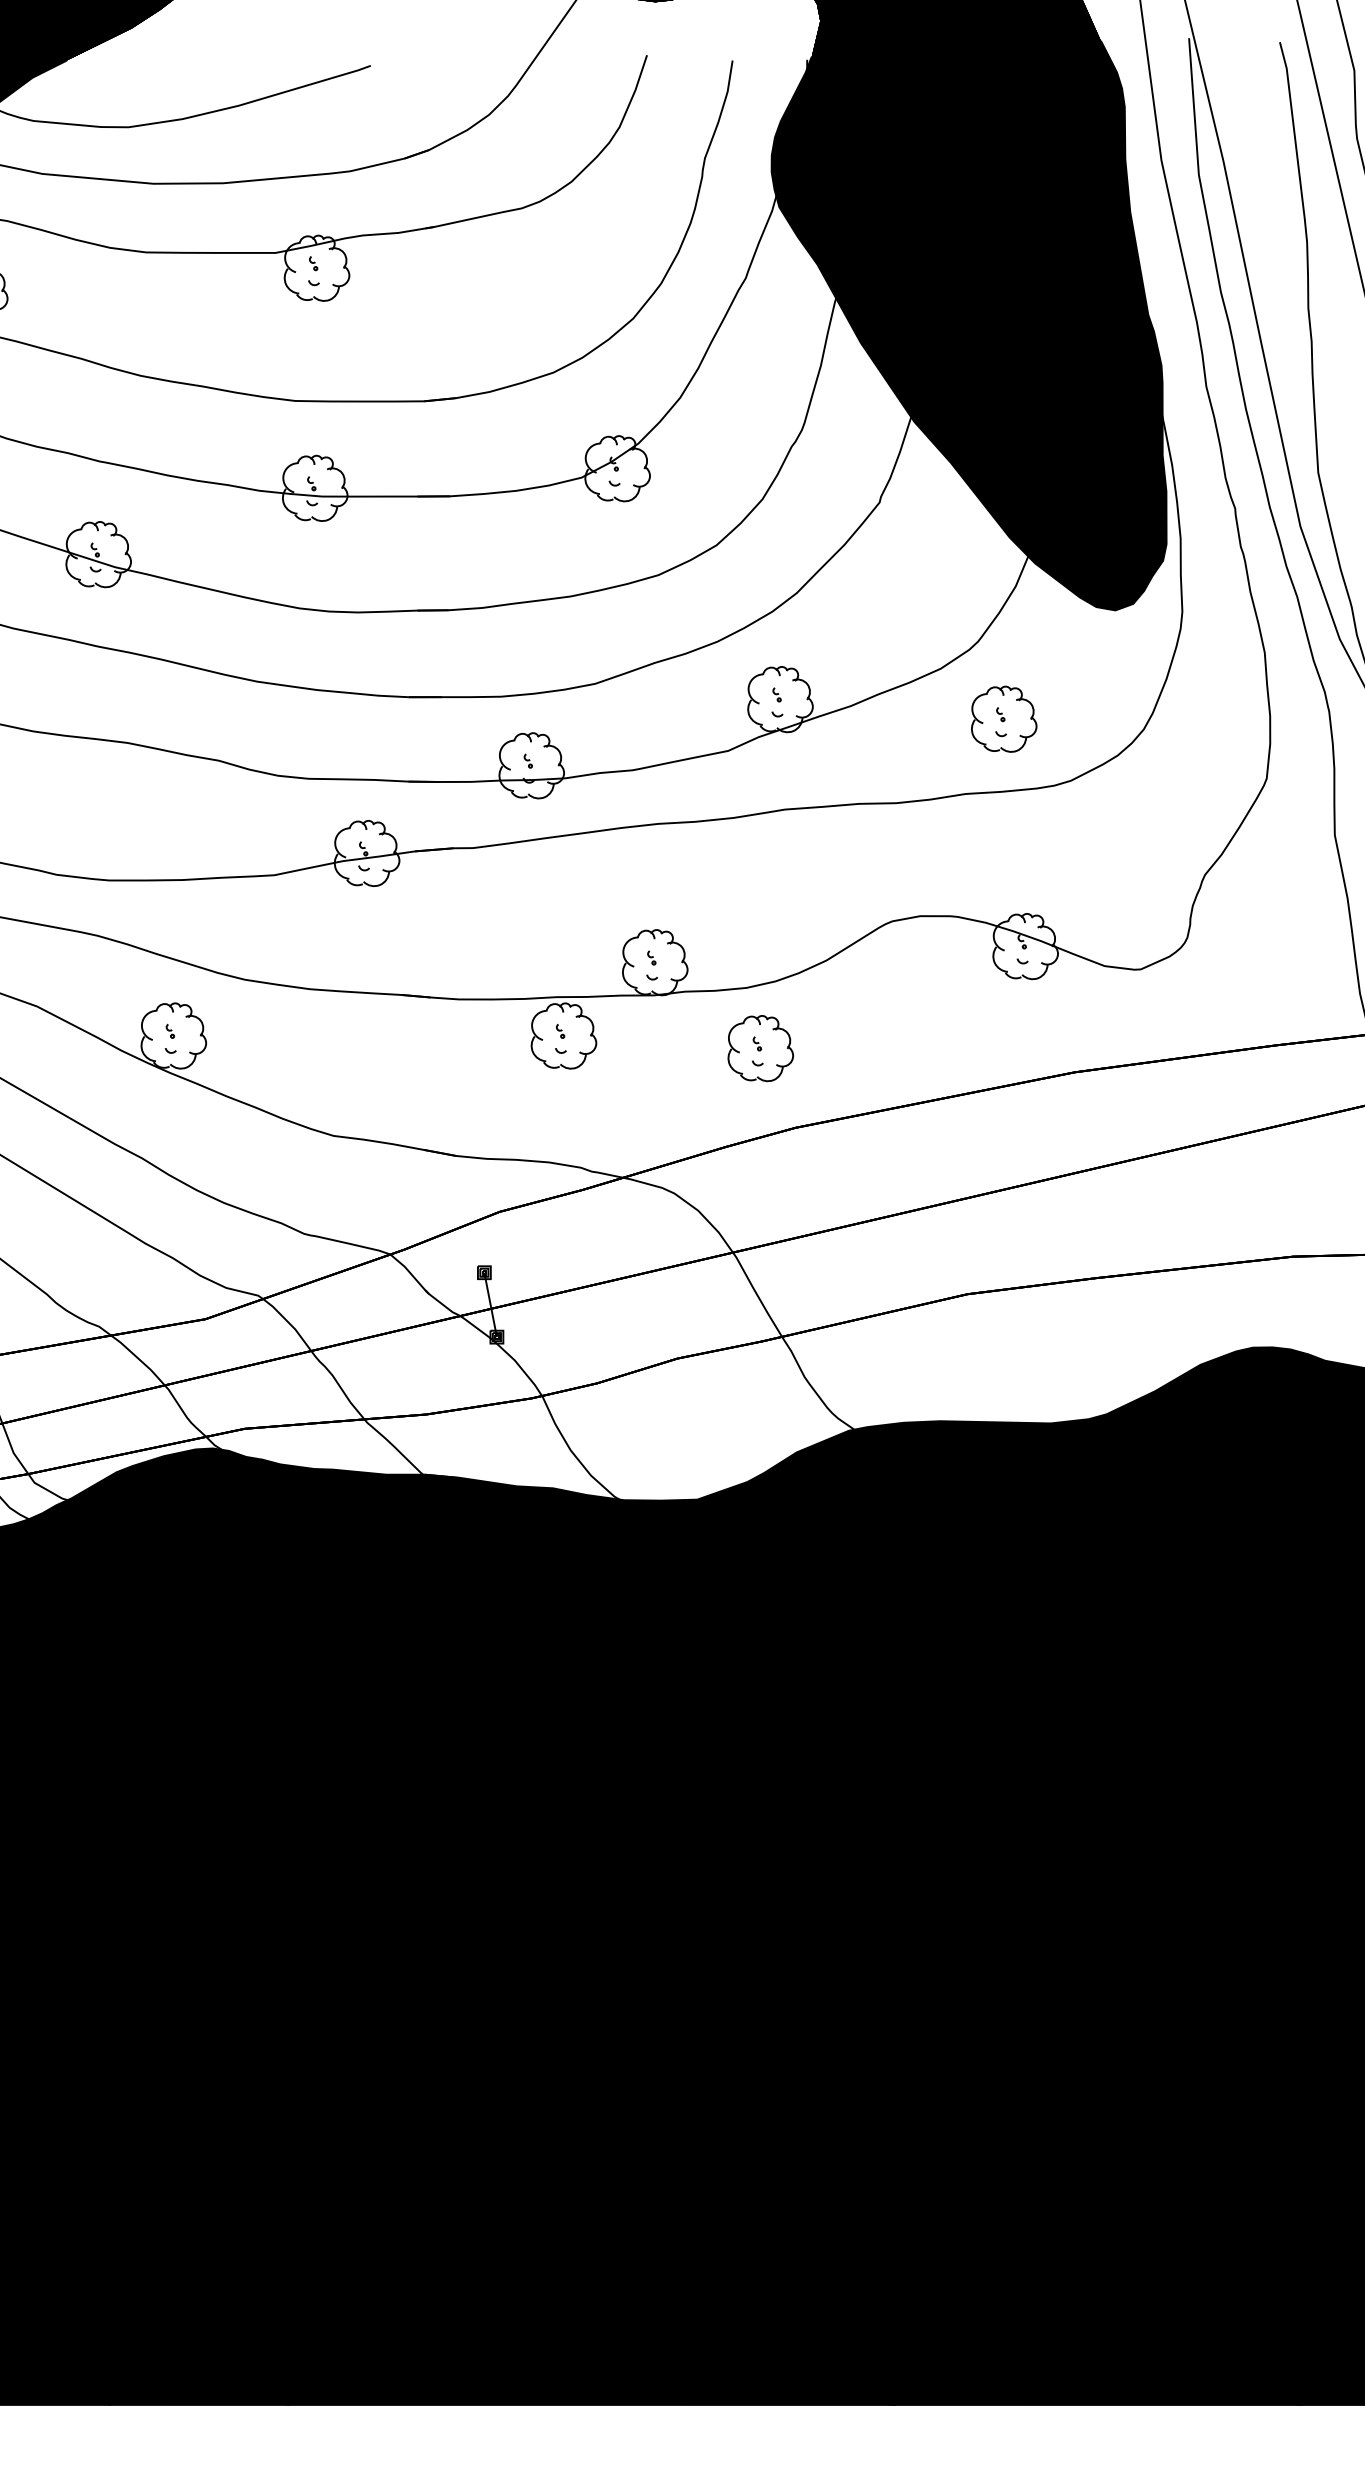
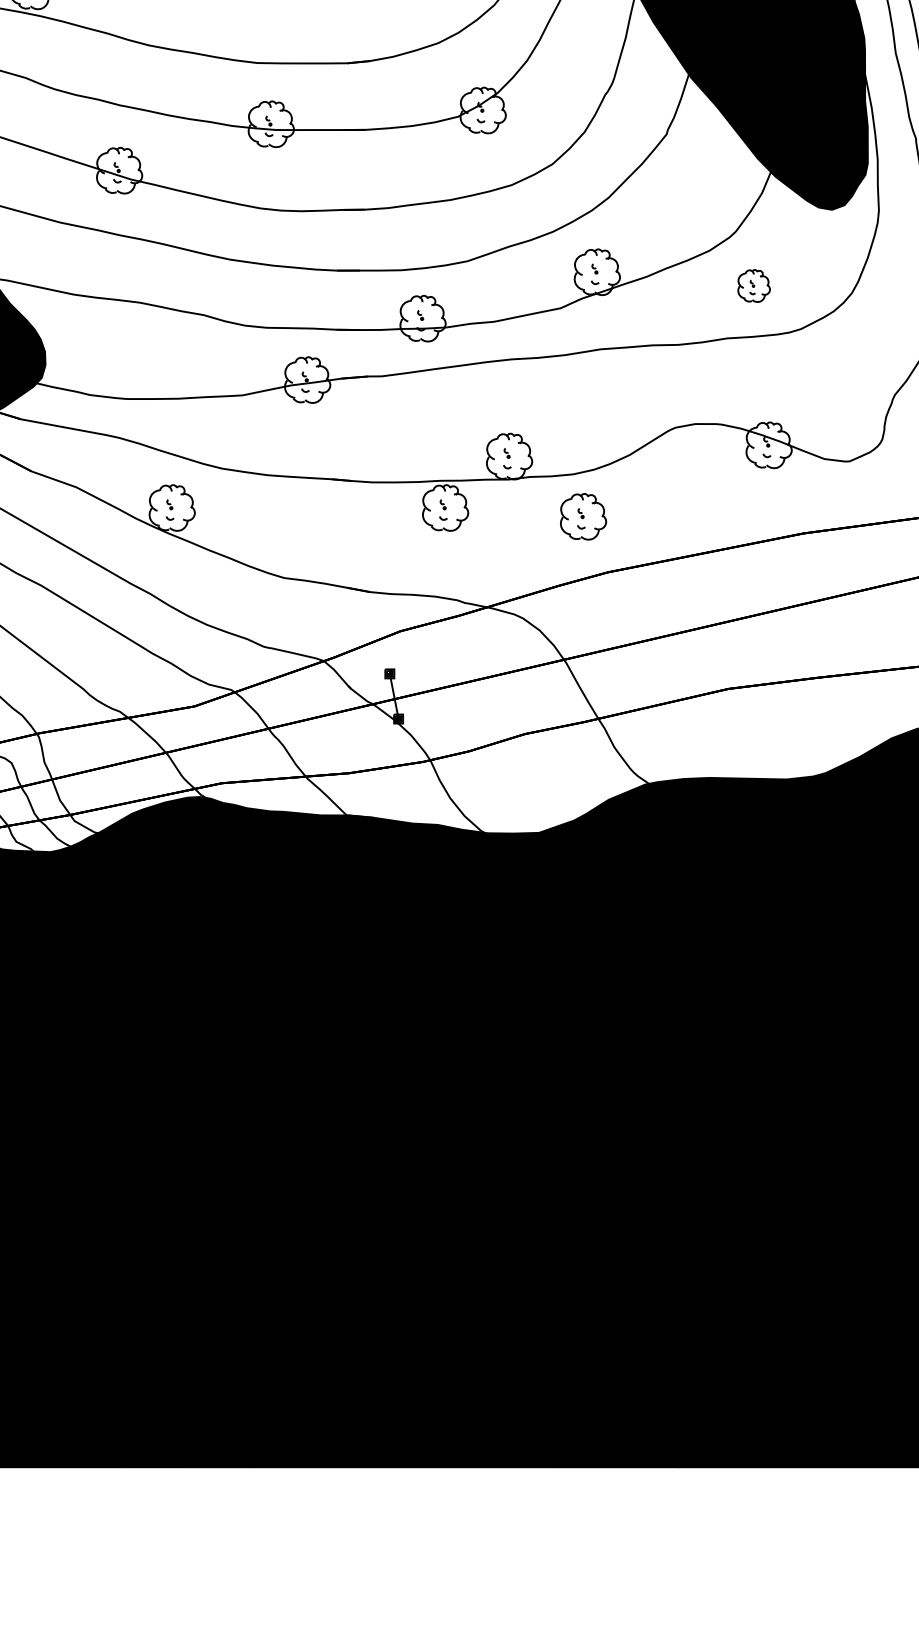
part: (1004, 718) -> (754, 285), size x0.7

